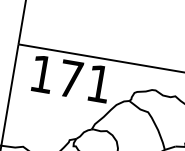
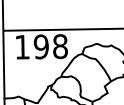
text: (84, 80) -> (50, 46), 171 -> 198

